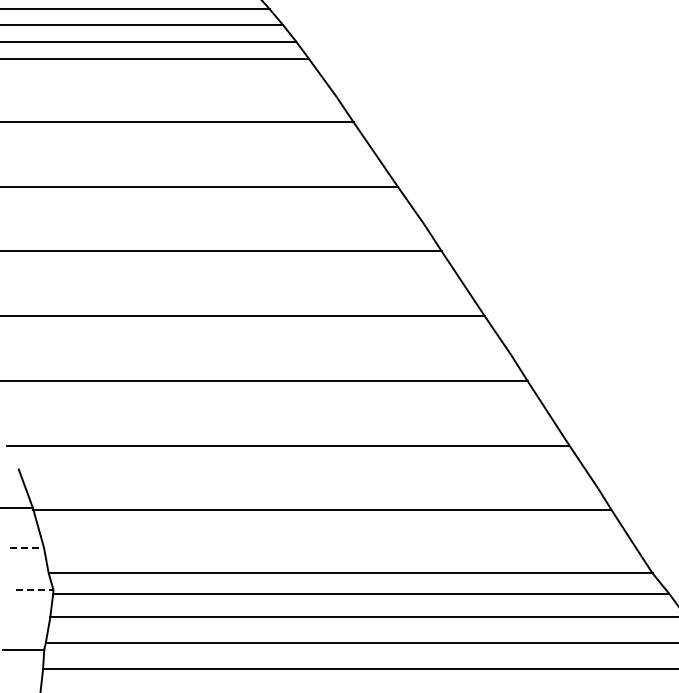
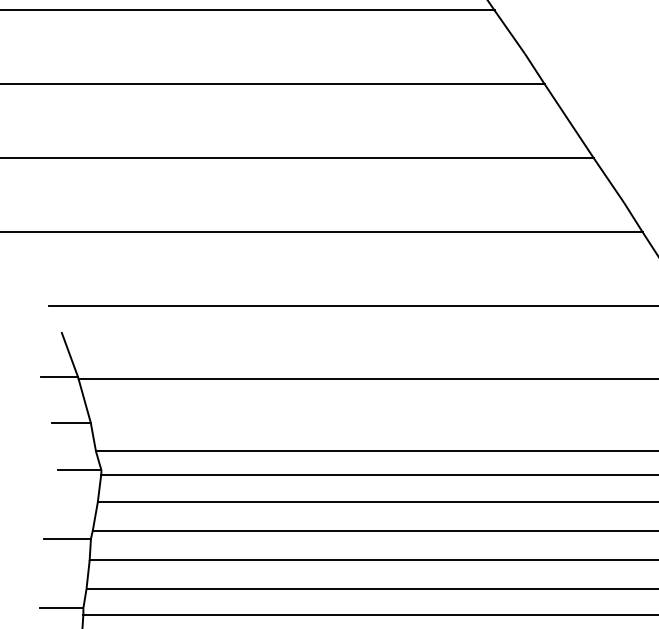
line: (27, 548) -> (71, 423), dashed -> solid
line: (34, 589) -> (79, 470), dashed -> solid

